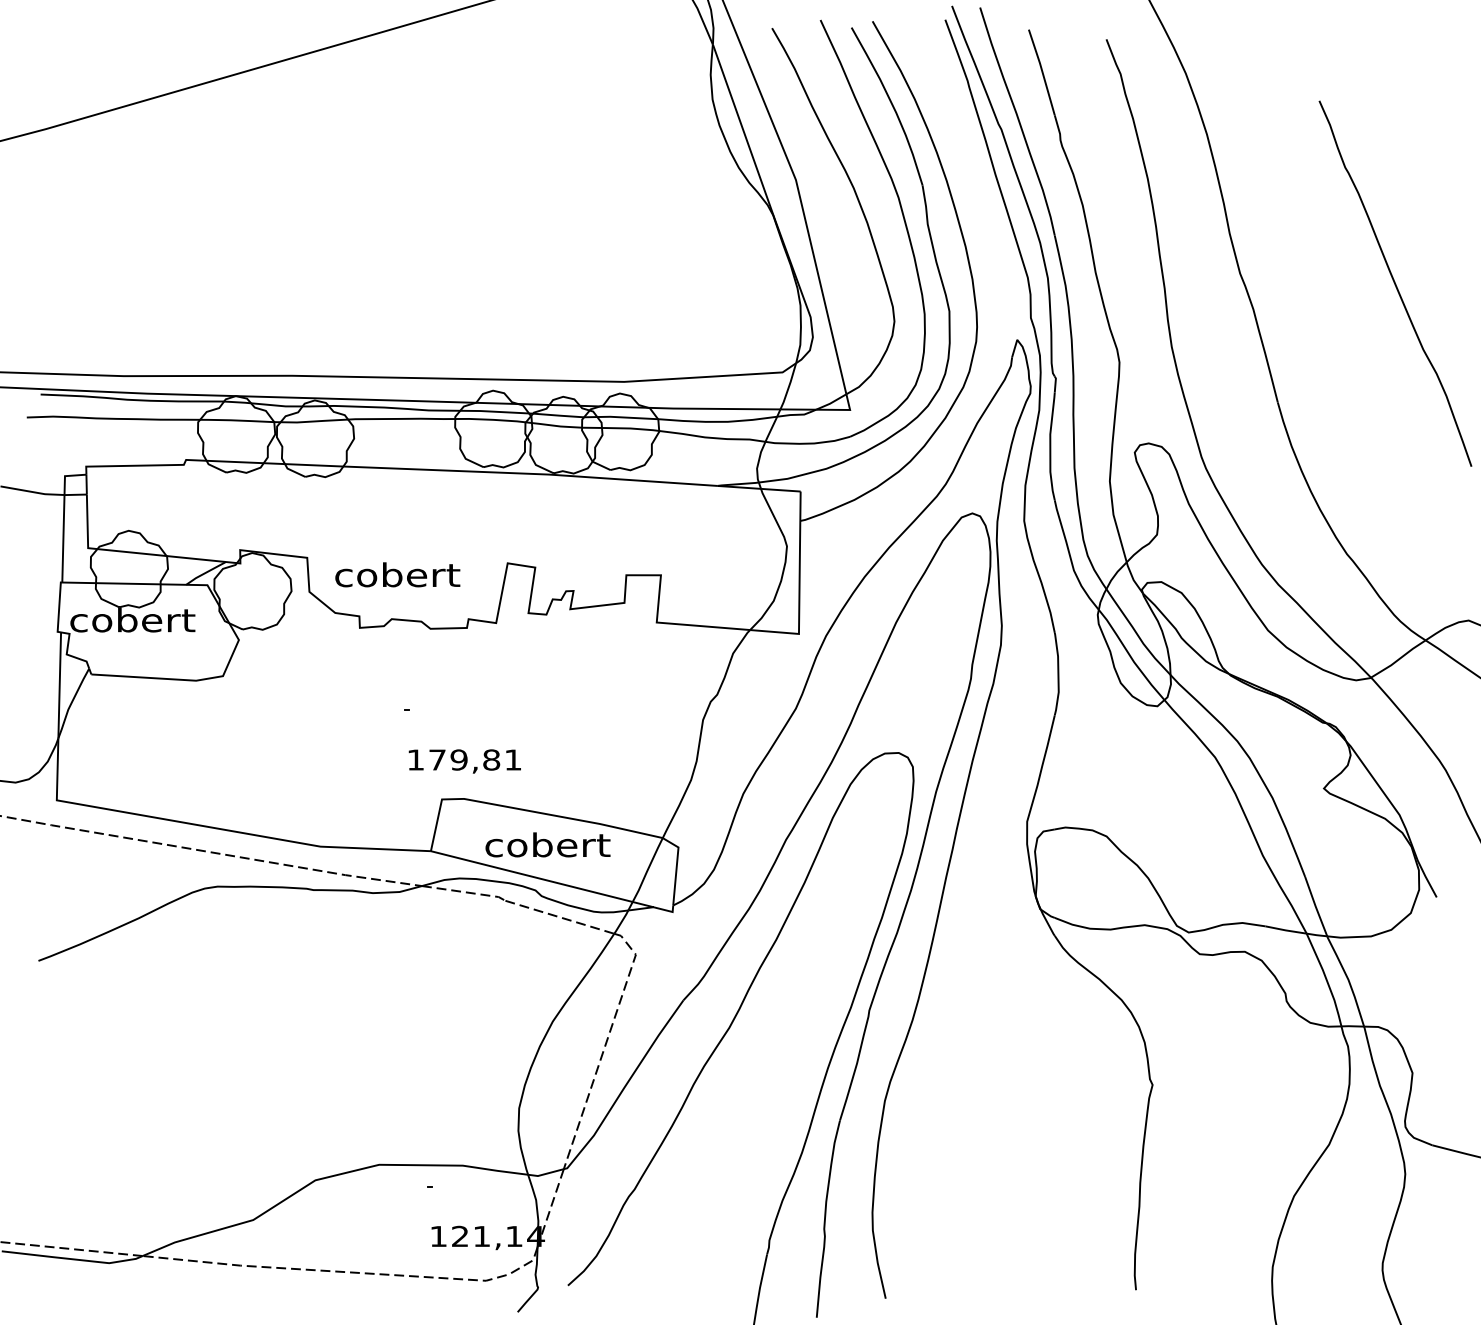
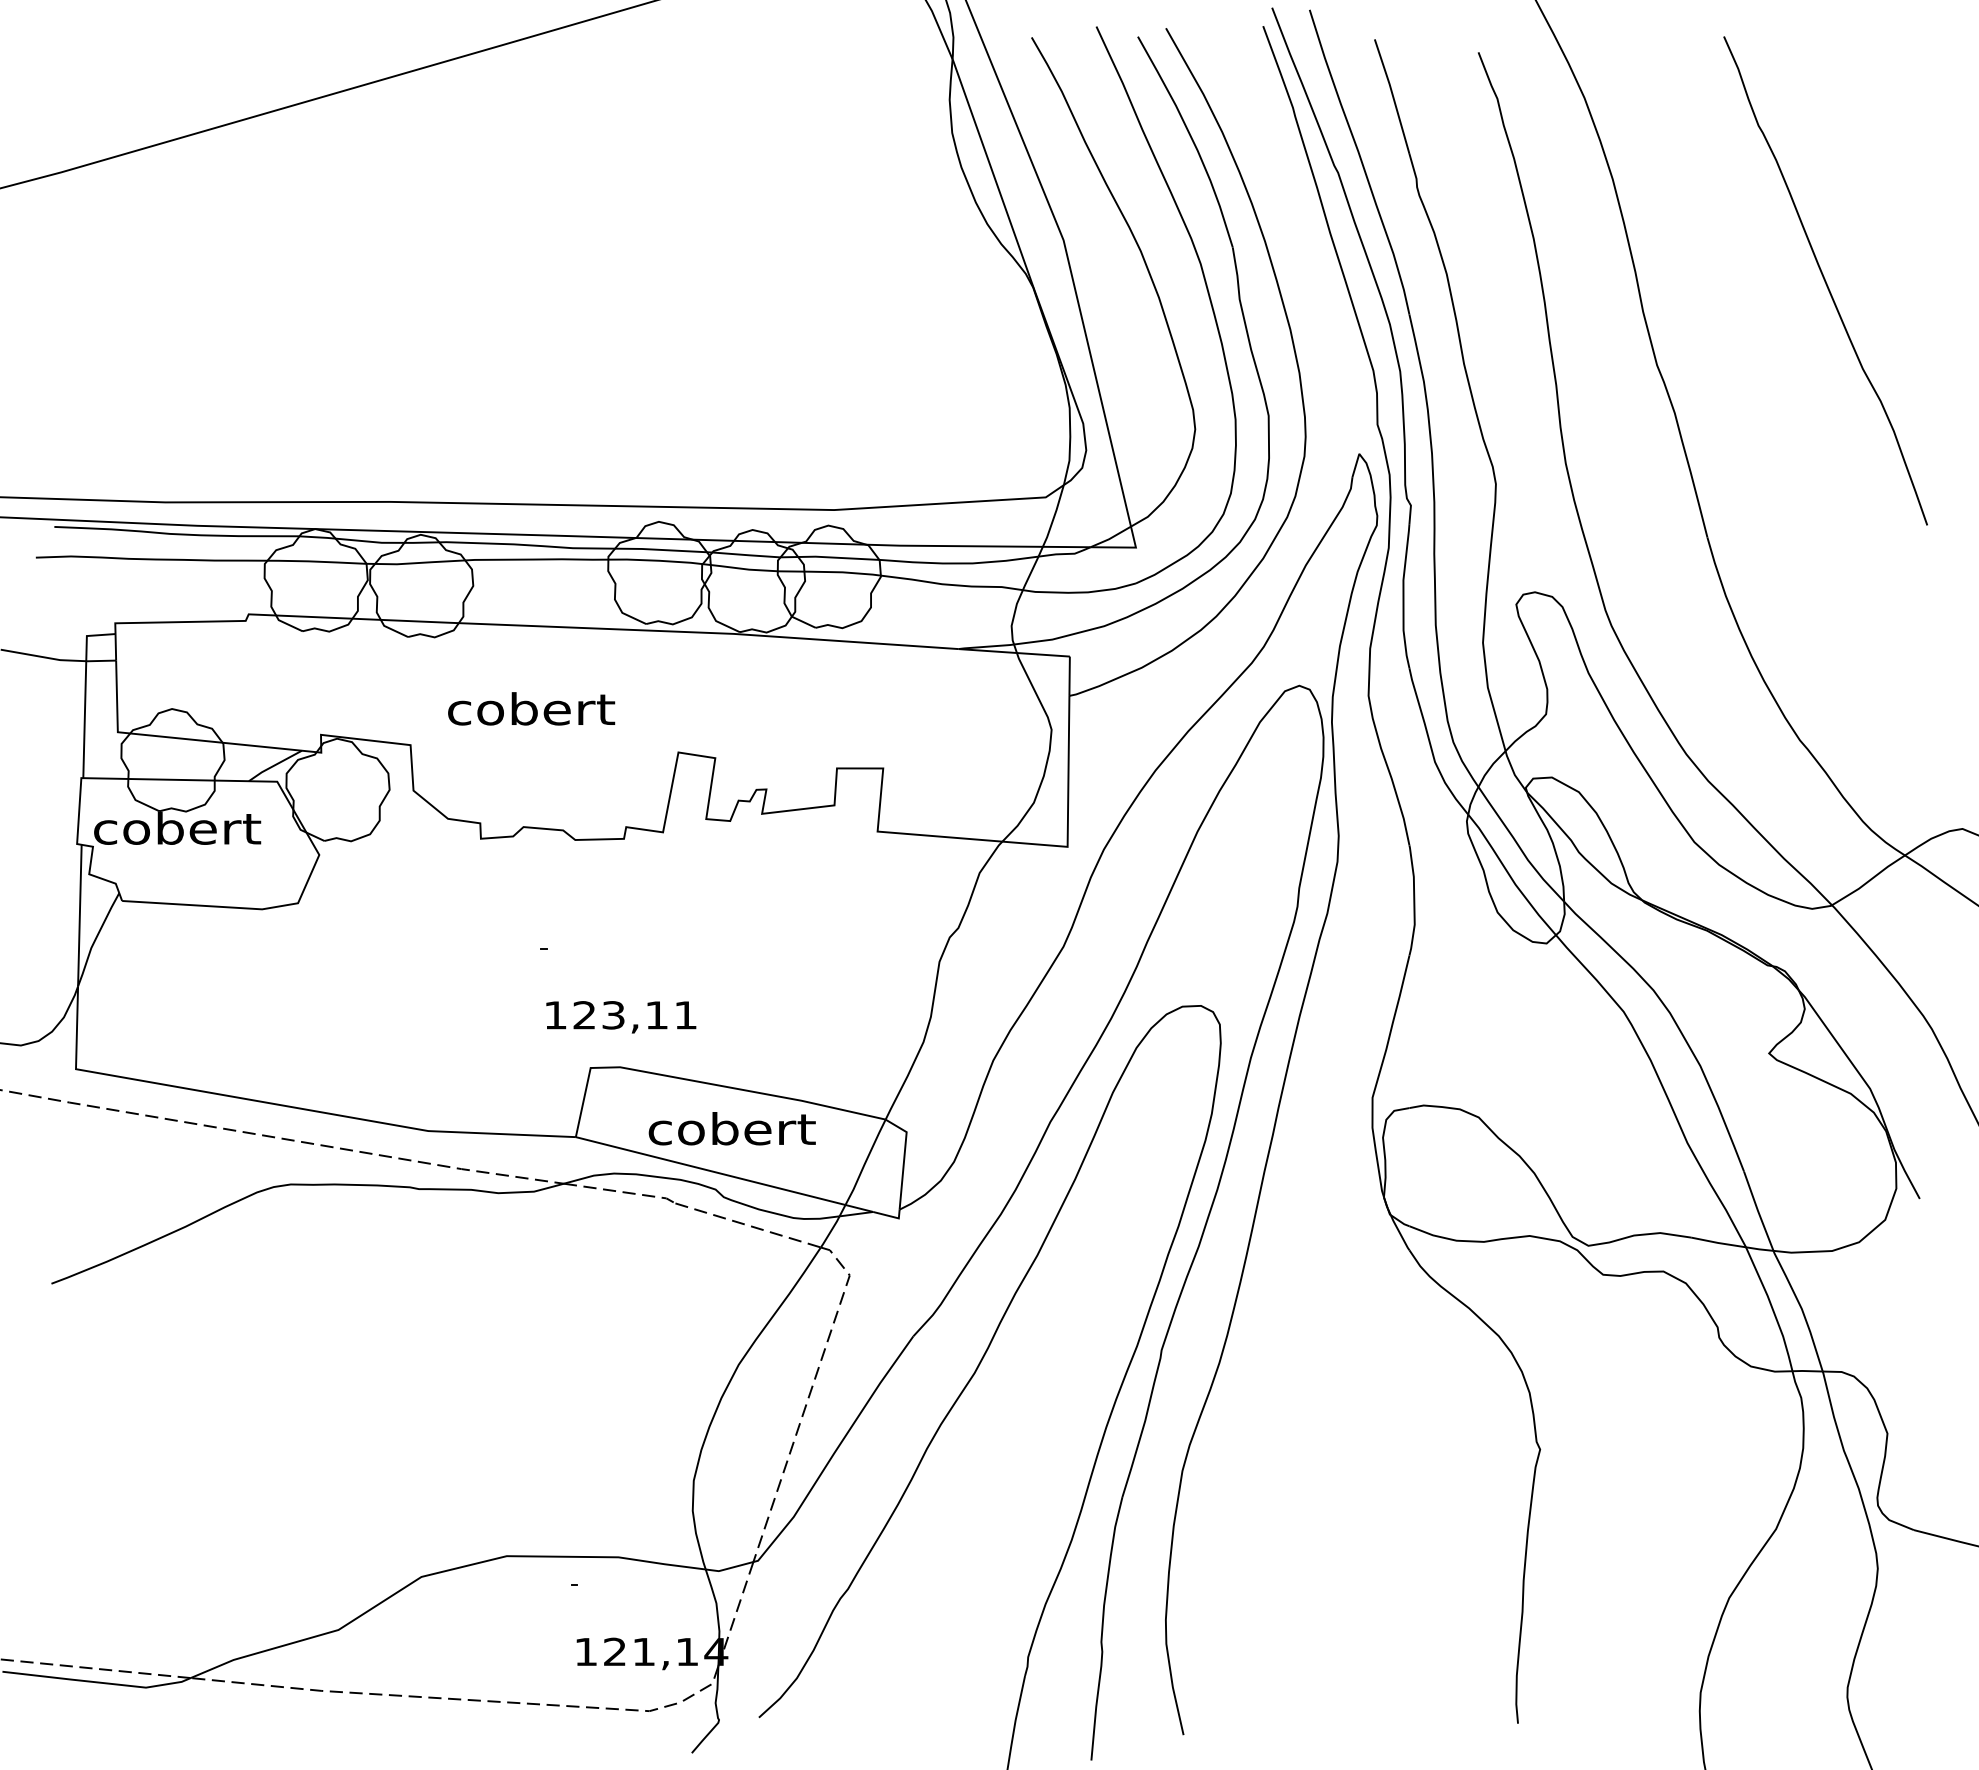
curve: (1395, 283) -> (1825, 280), moved
text: (397, 574) -> (531, 708), moved
text: (464, 760) -> (620, 1015), 179,81 -> 123,11

